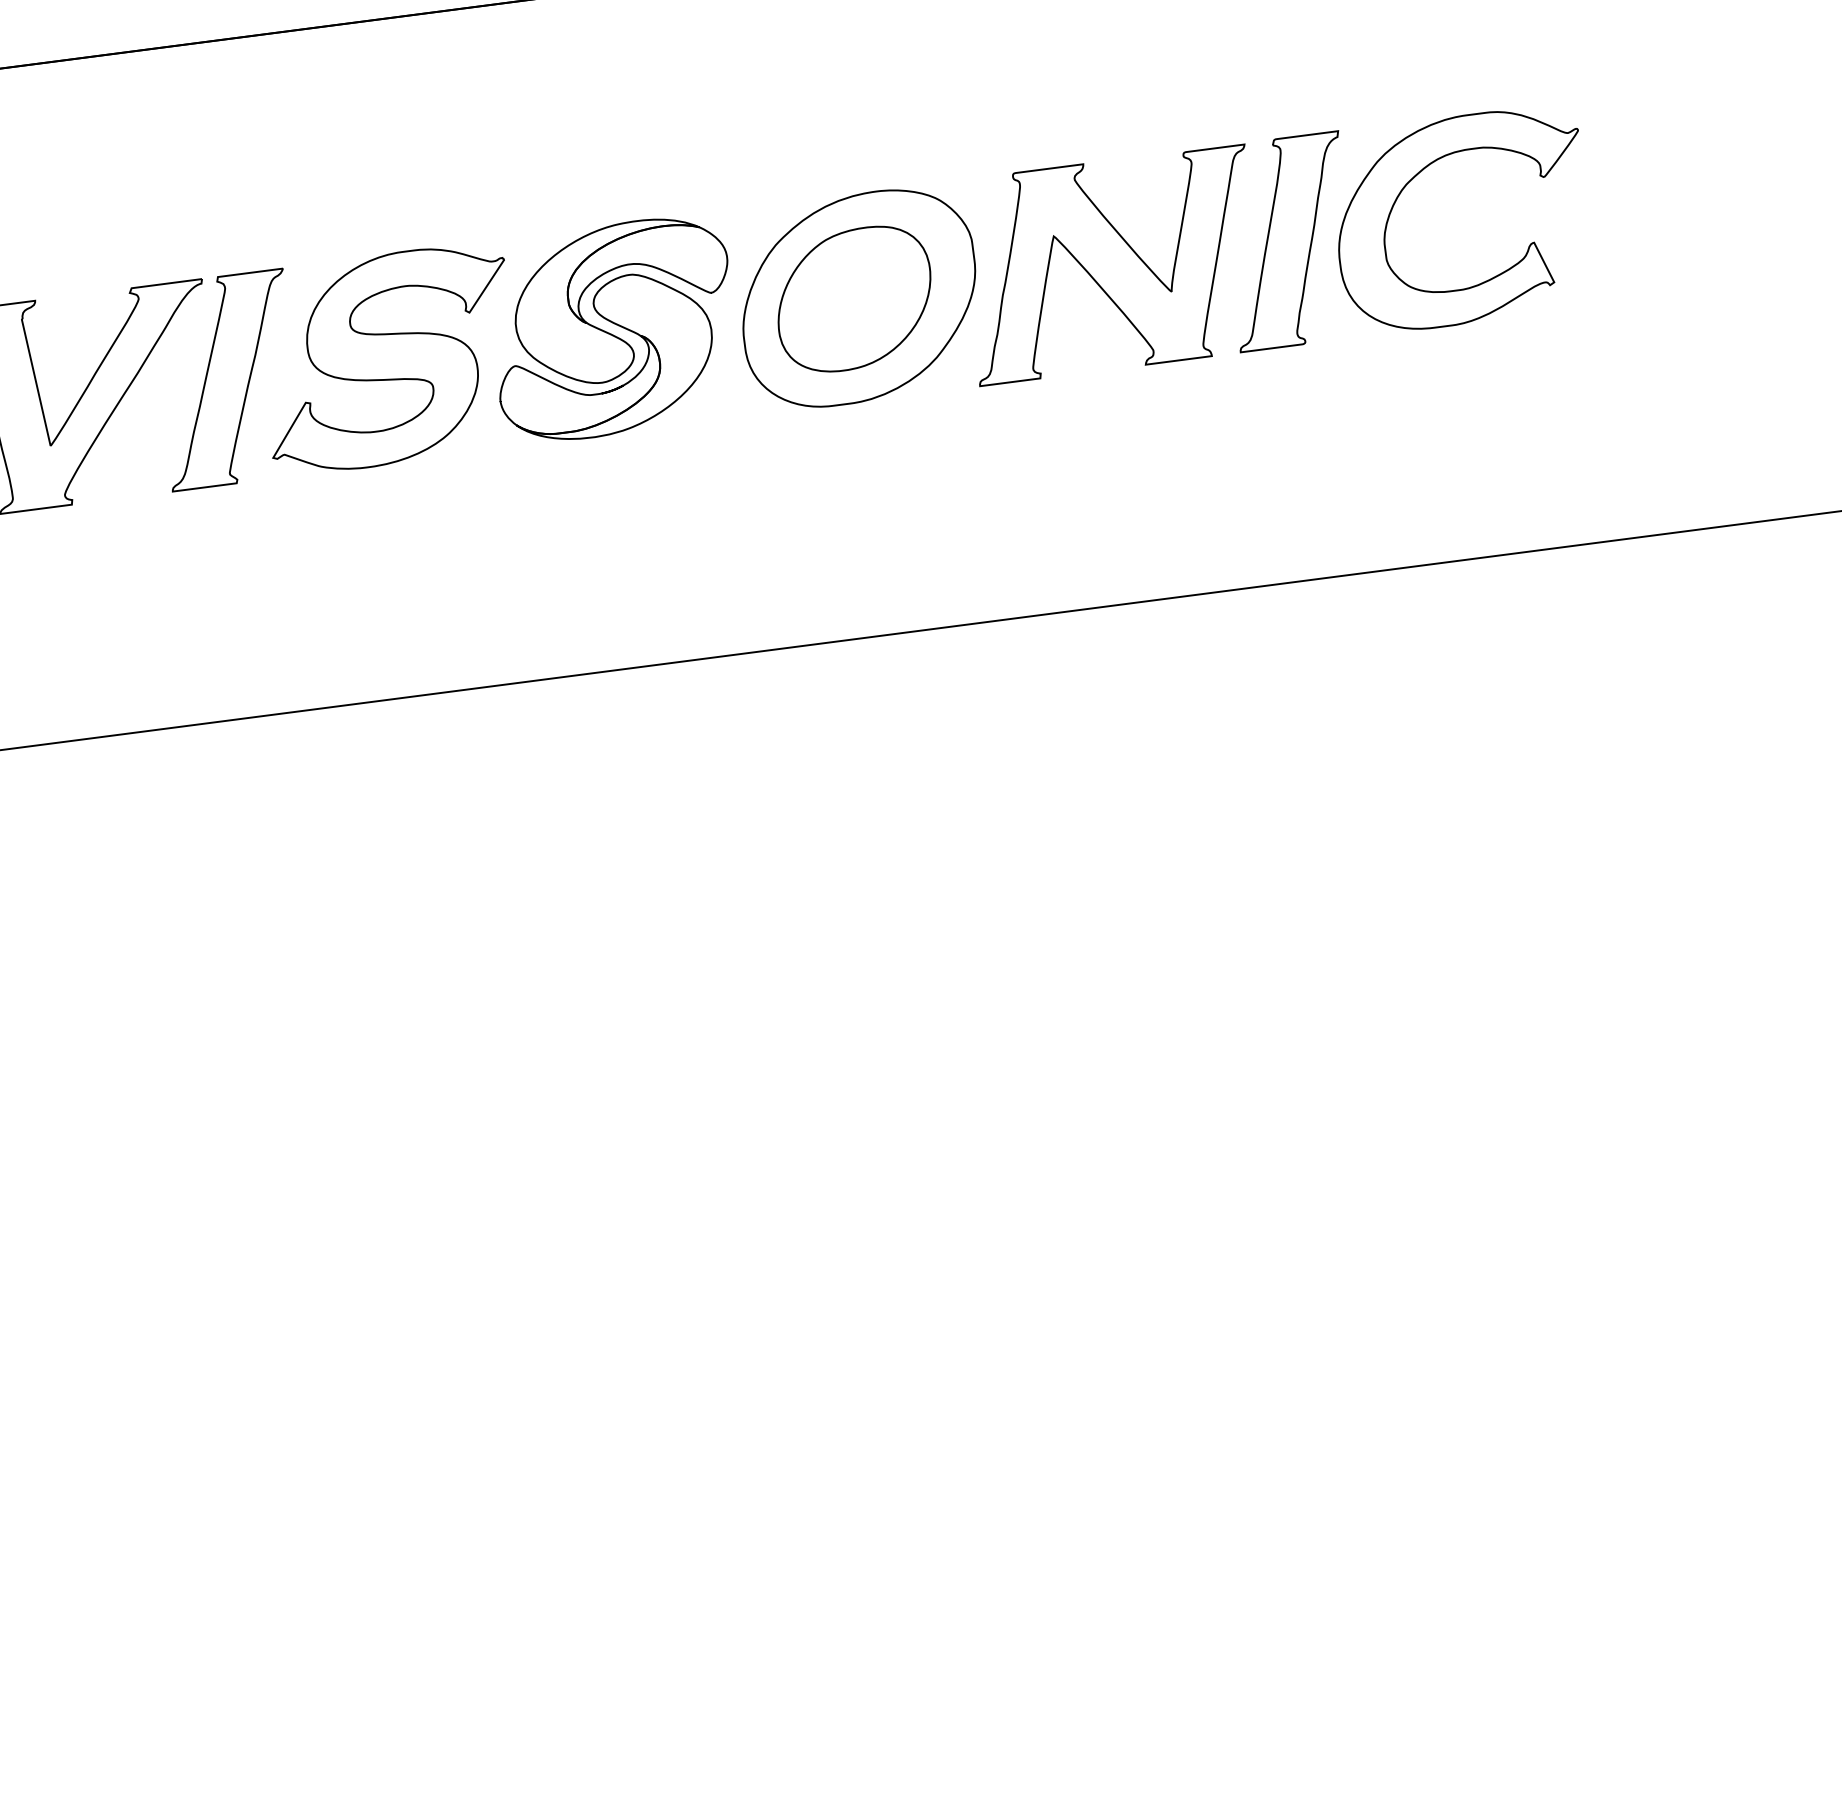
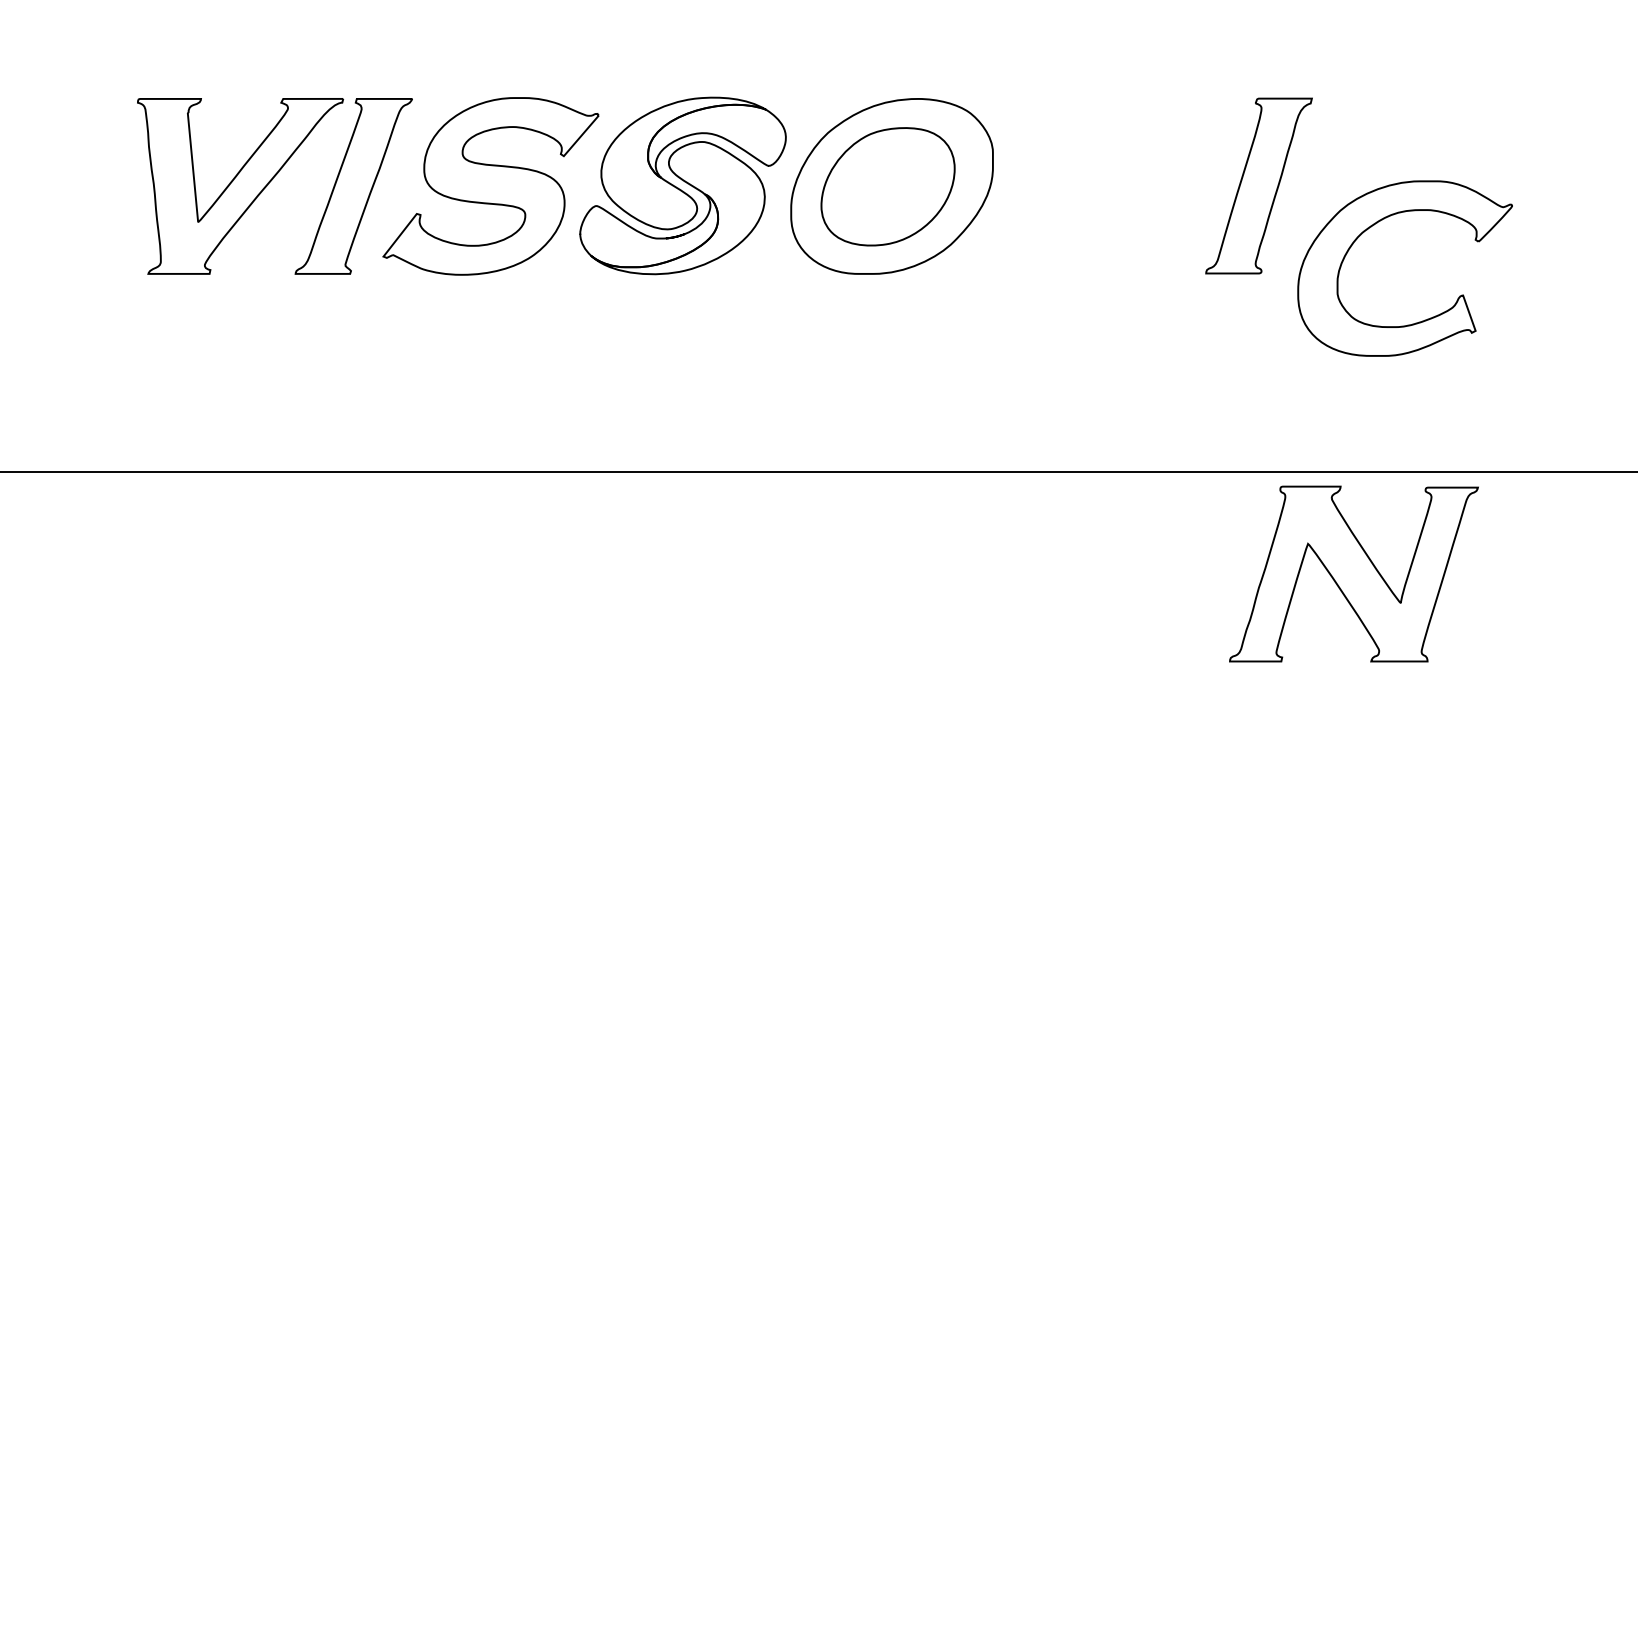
part: (1419, 174) -> (1374, 225), moved
part: (1111, 264) -> (1353, 573), moved

